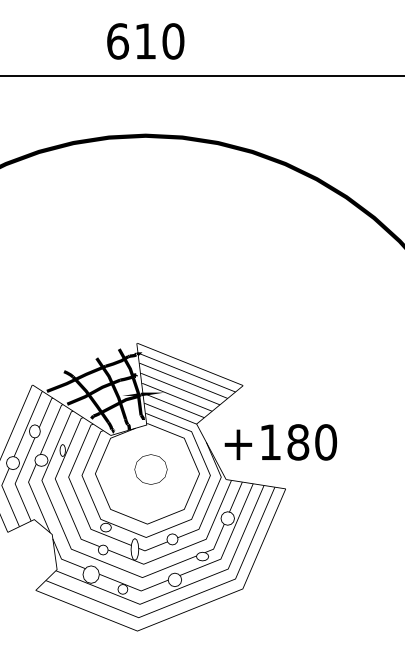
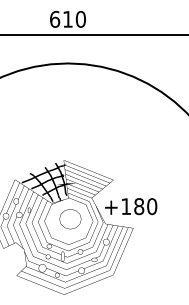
part: (151, 470) -> (70, 219), size x1.43

